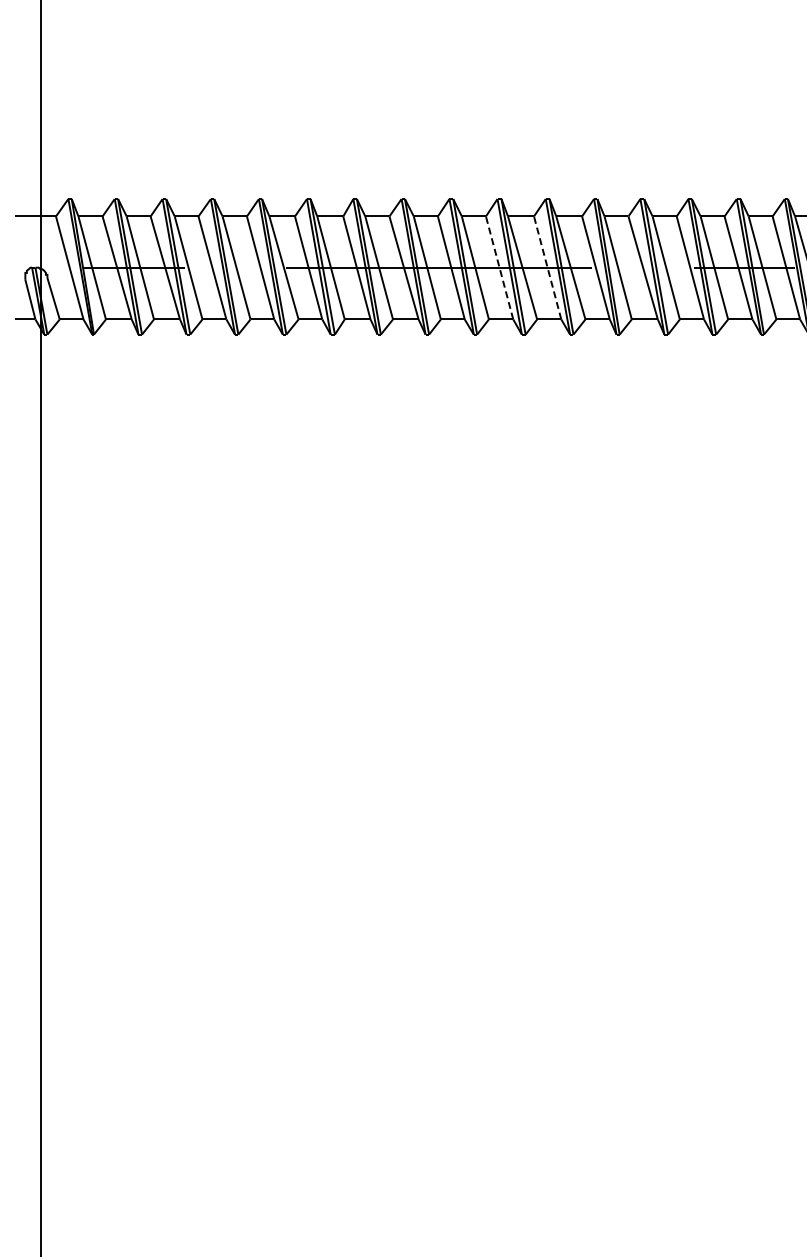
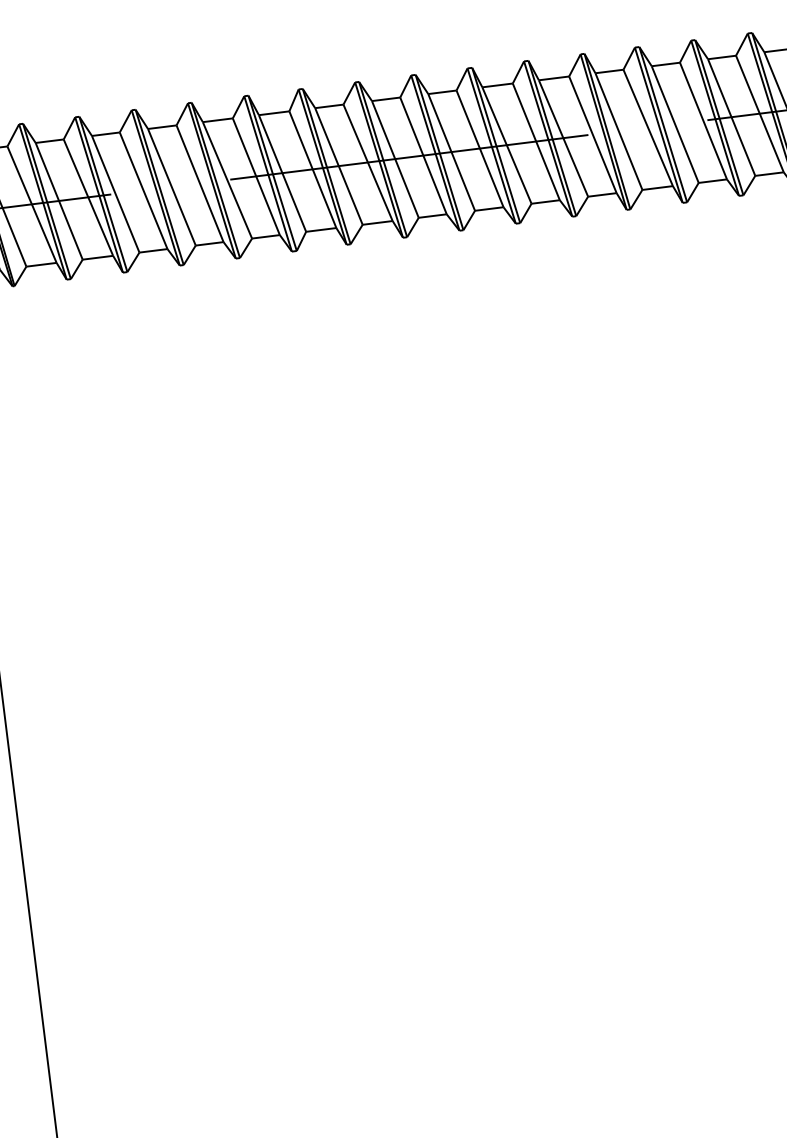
line: (499, 267) -> (479, 148), dashed -> solid
line: (547, 267) -> (536, 141), dashed -> solid

